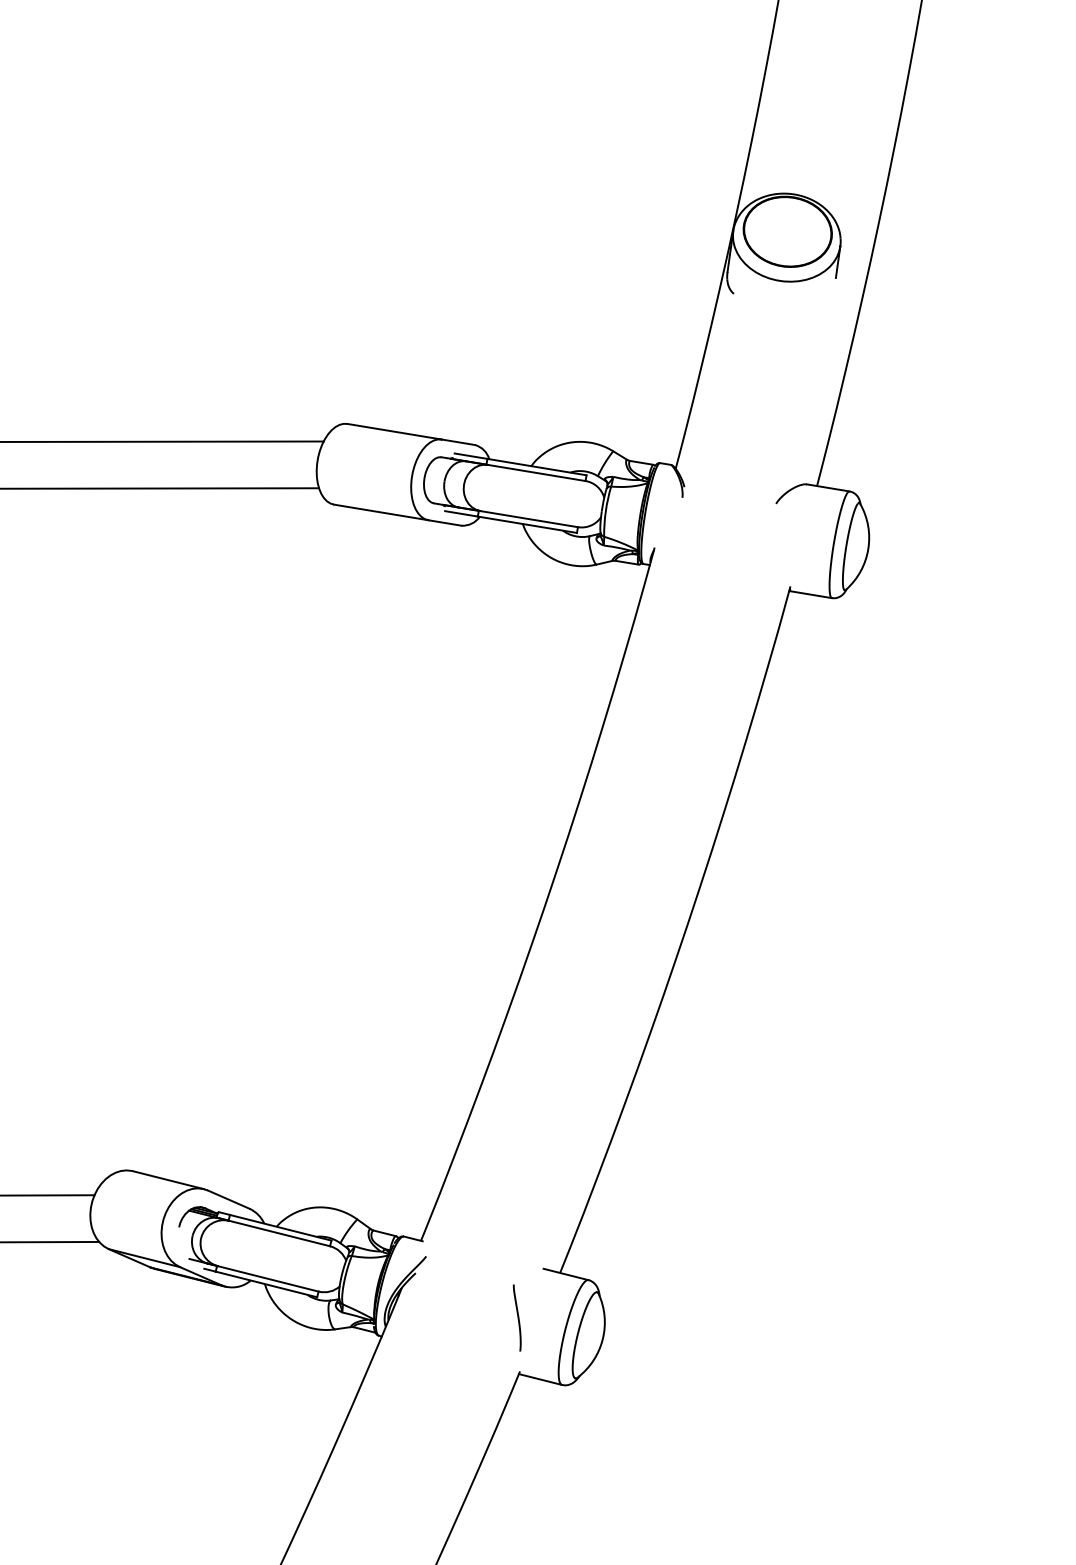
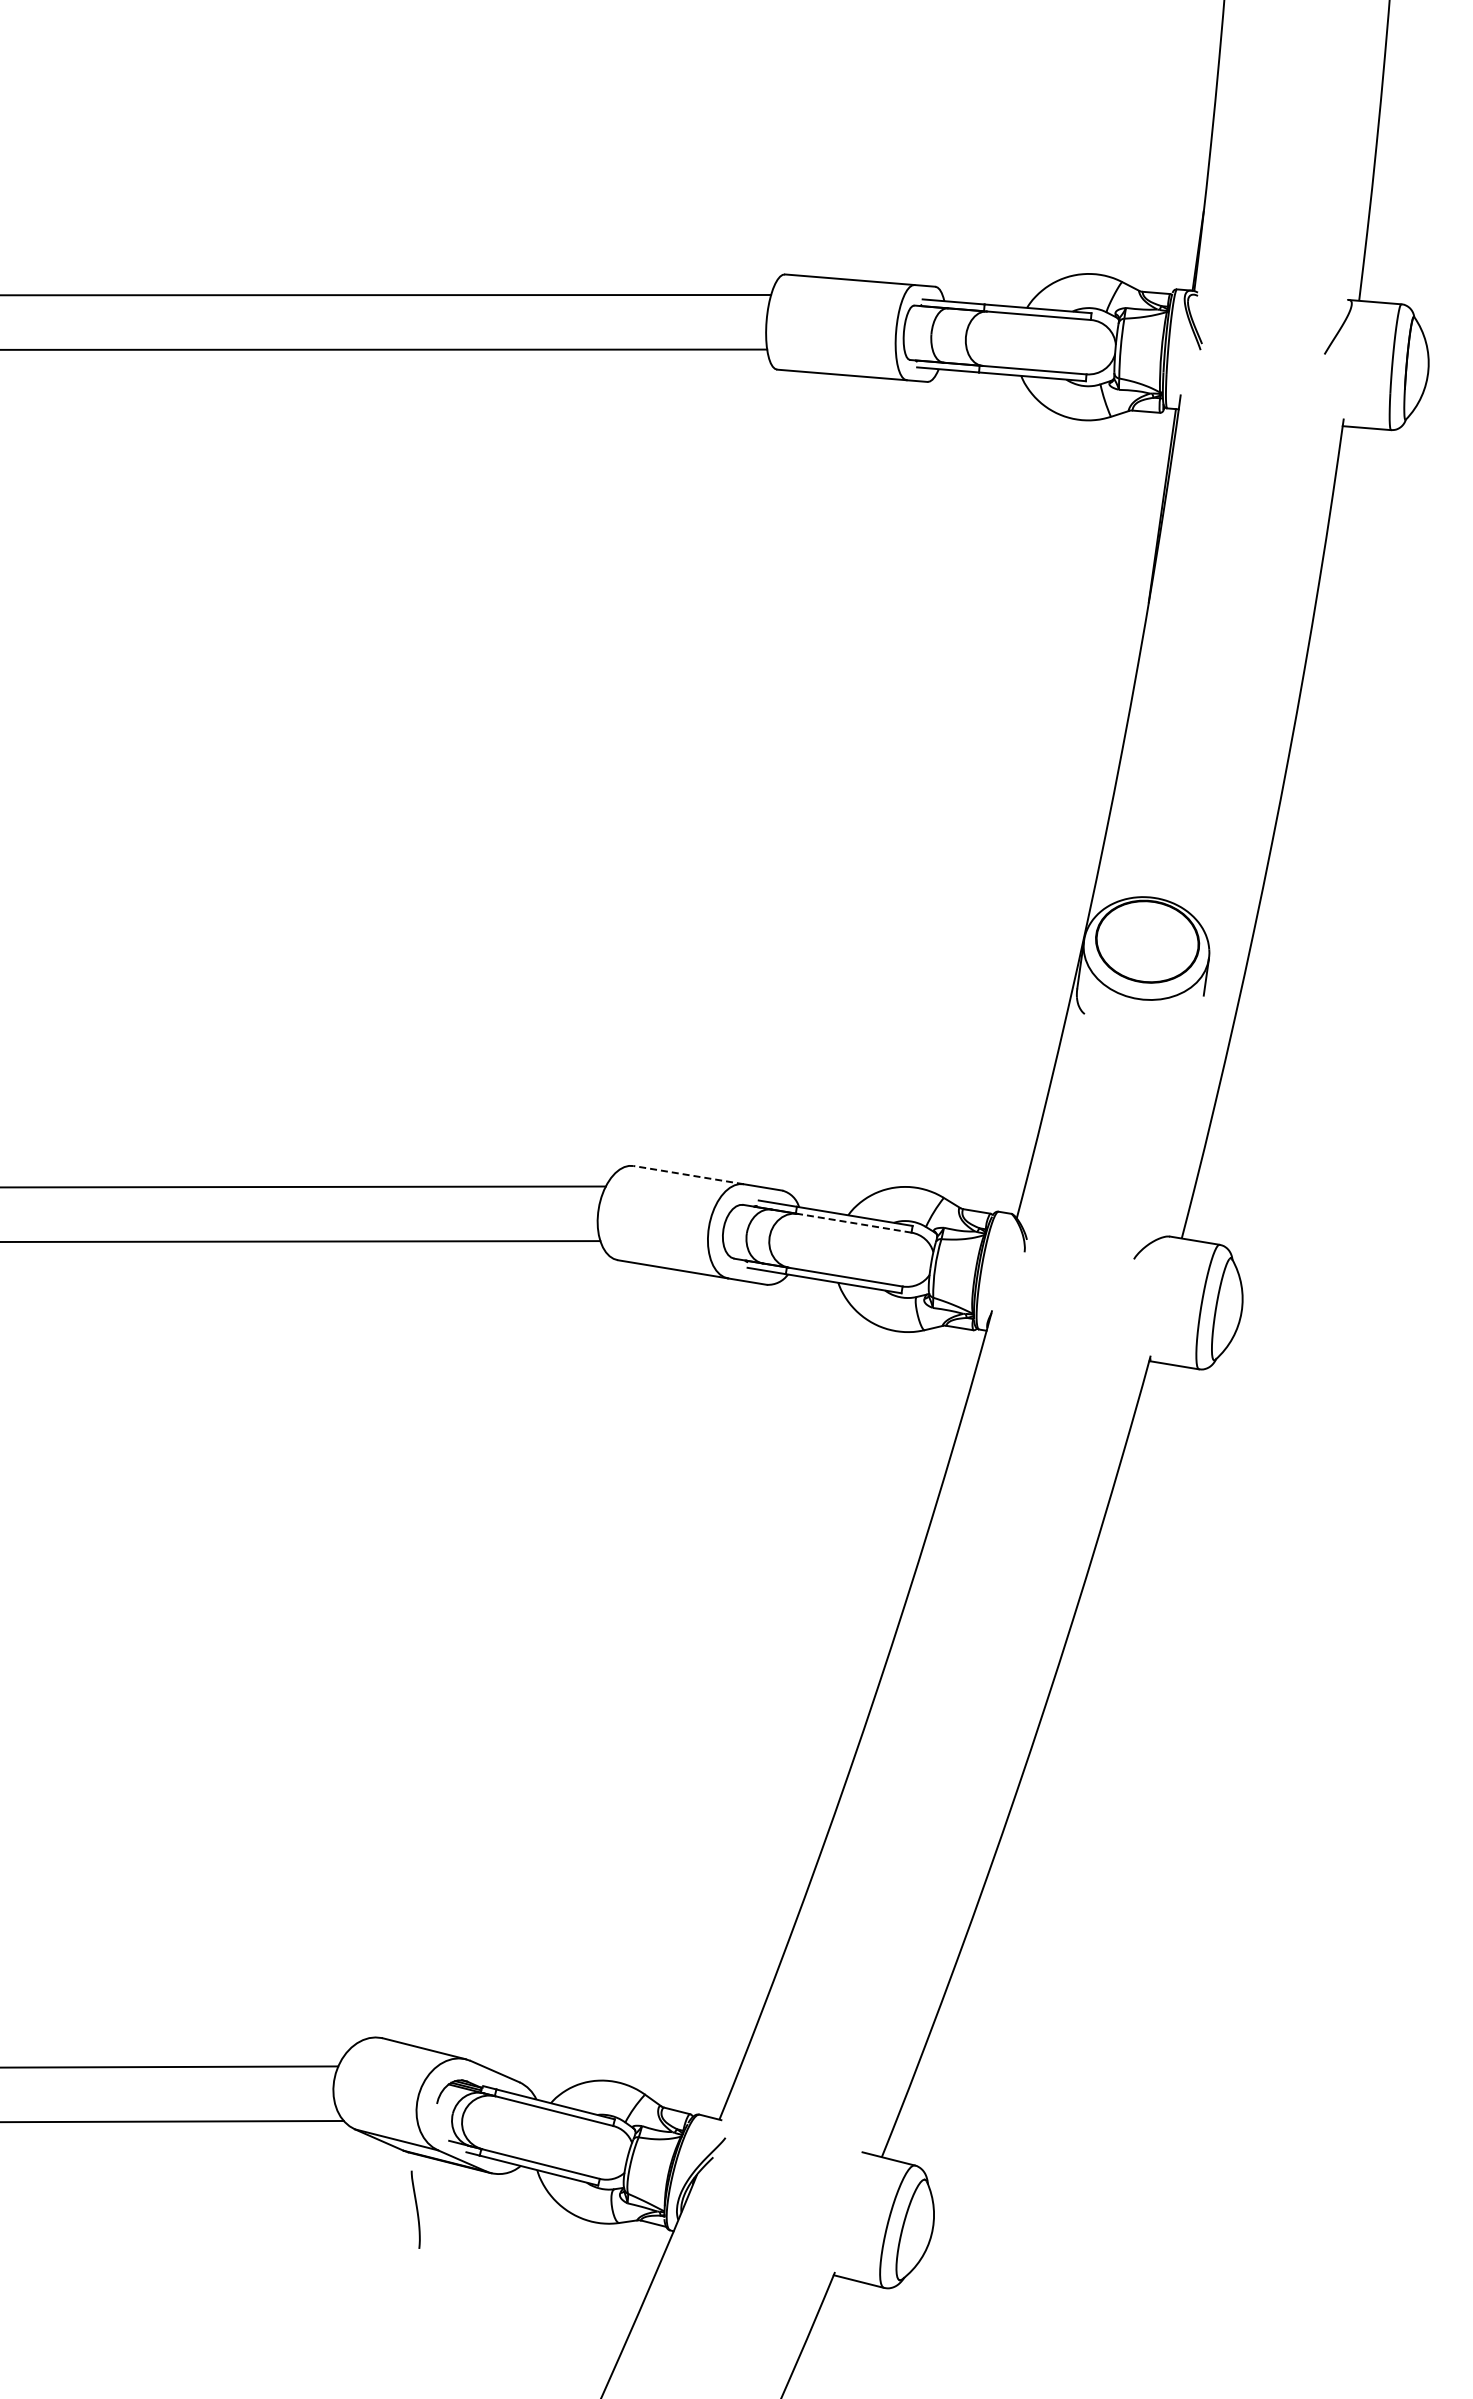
line: (394, 432) -> (688, 1175), solid -> dashed
line: (536, 473) -> (854, 1223), solid -> dashed
curve: (517, 1317) -> (416, 2209), moved

